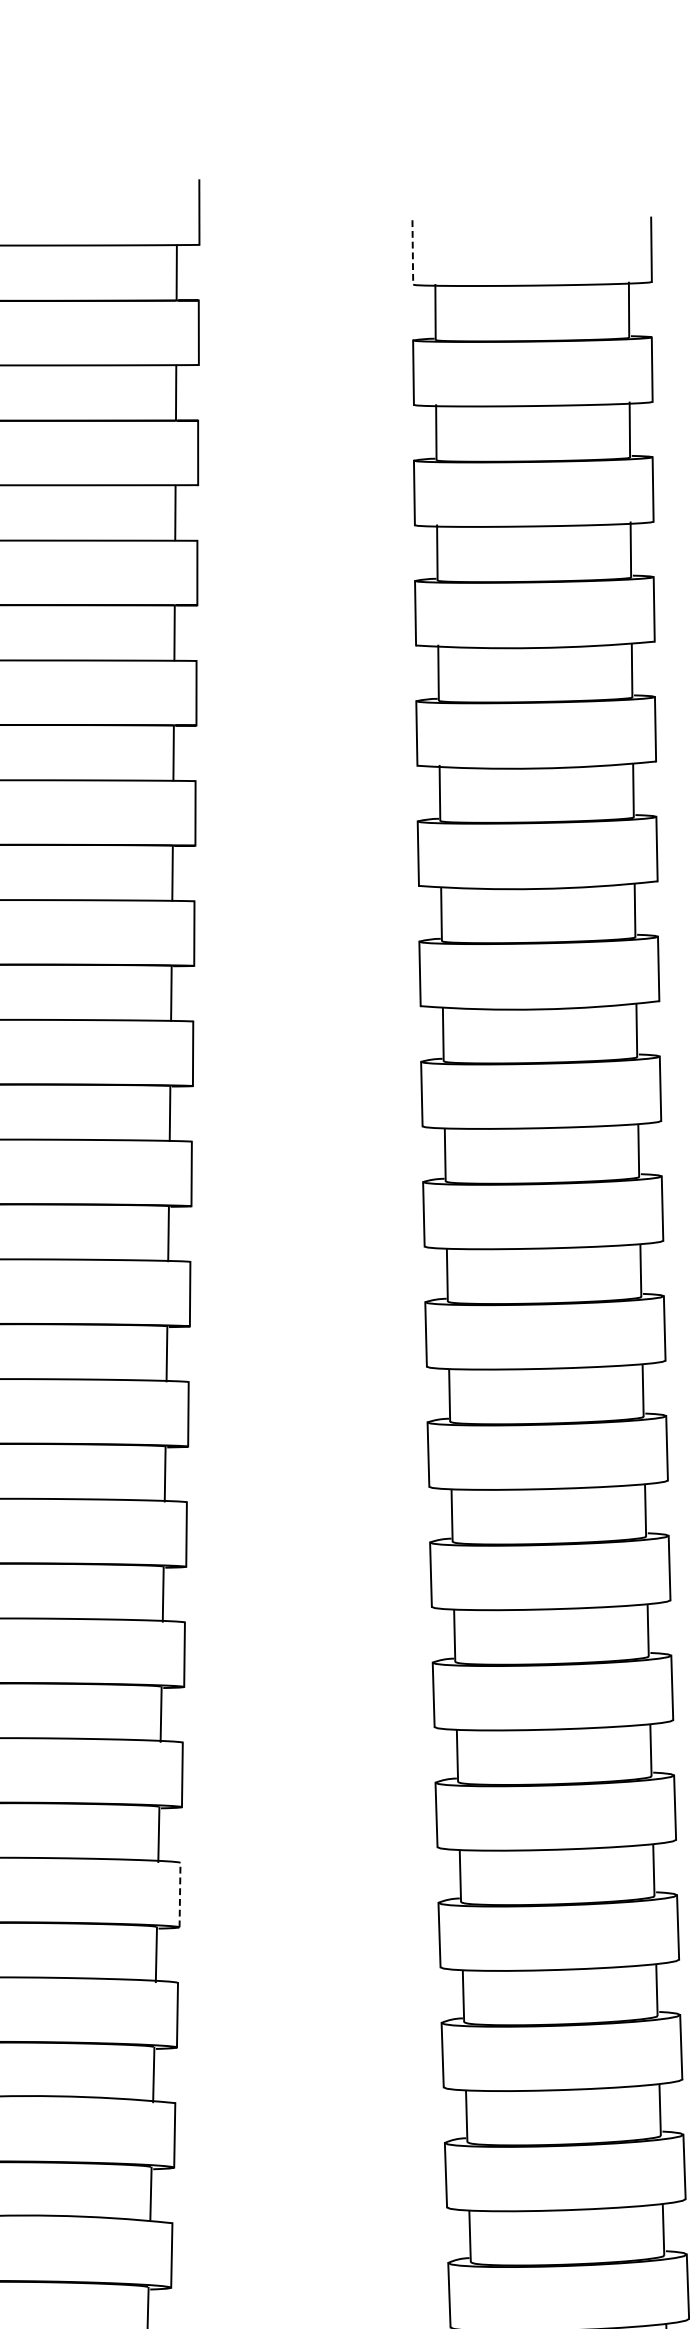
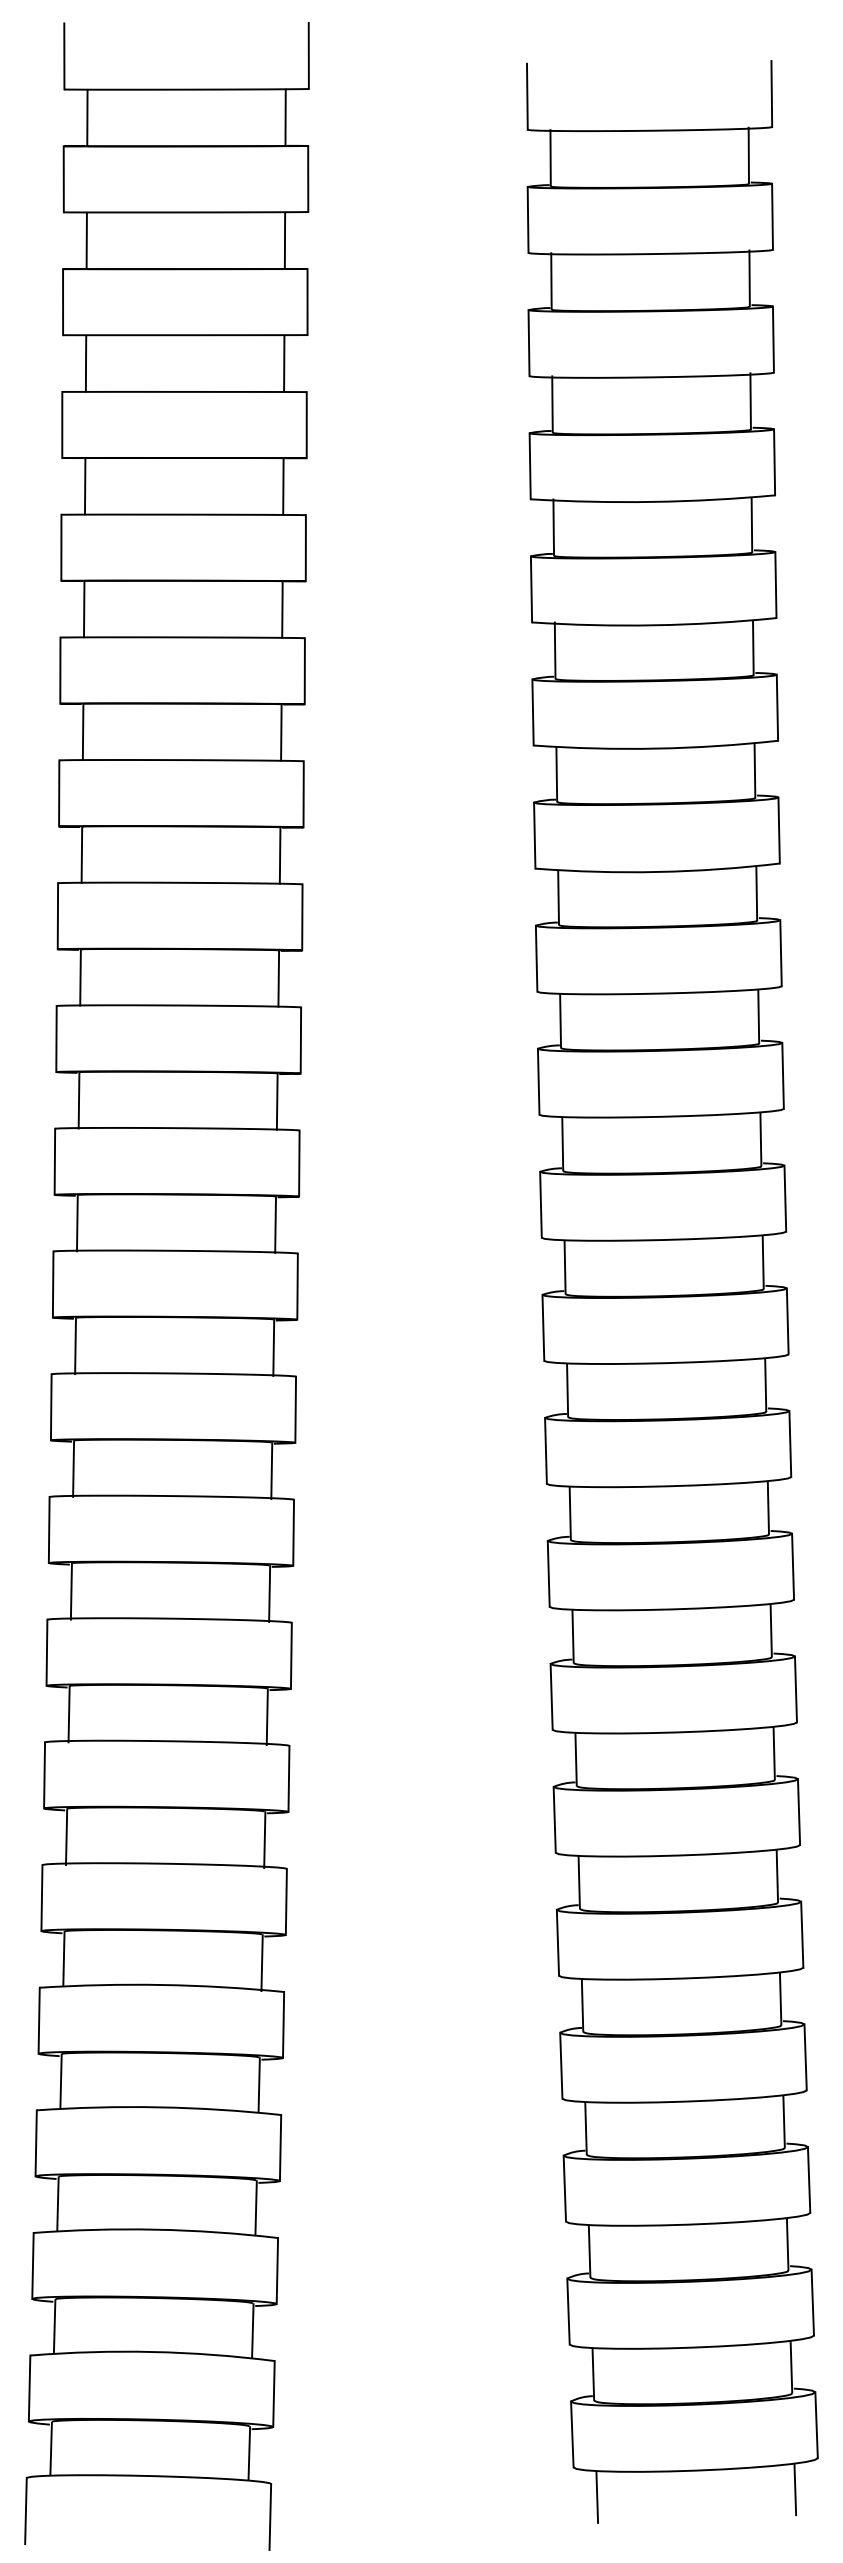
line: (412, 253) -> (527, 97), dashed -> solid
line: (179, 1894) -> (288, 1778), dashed -> solid

